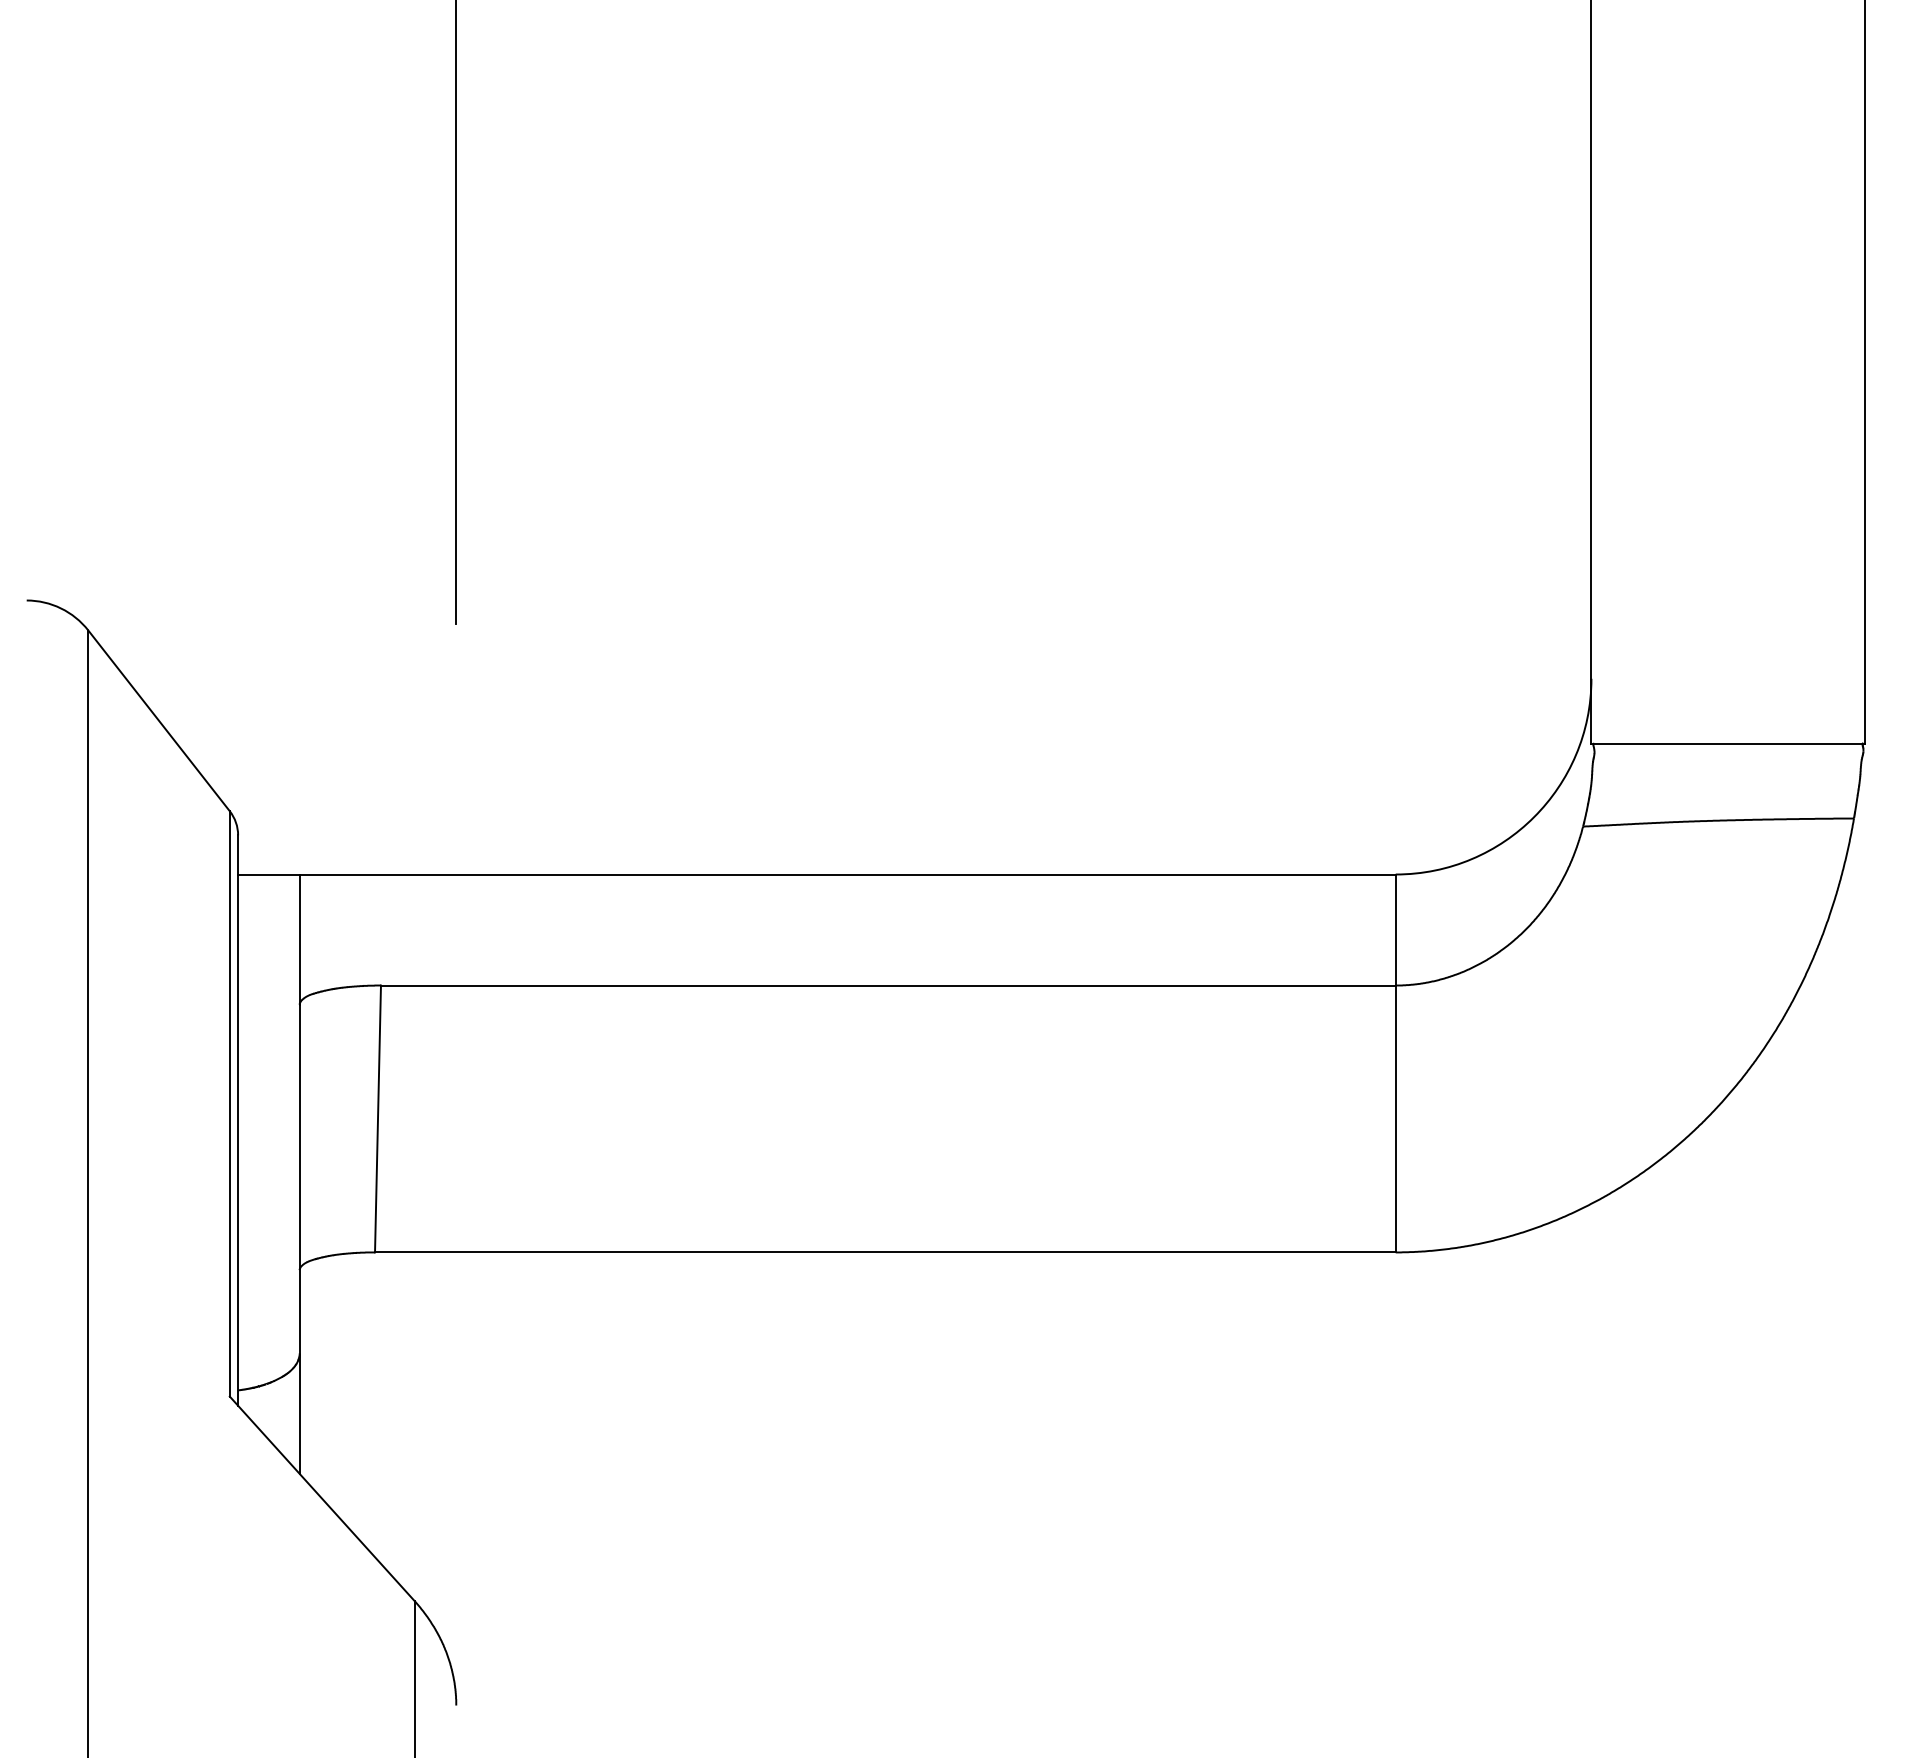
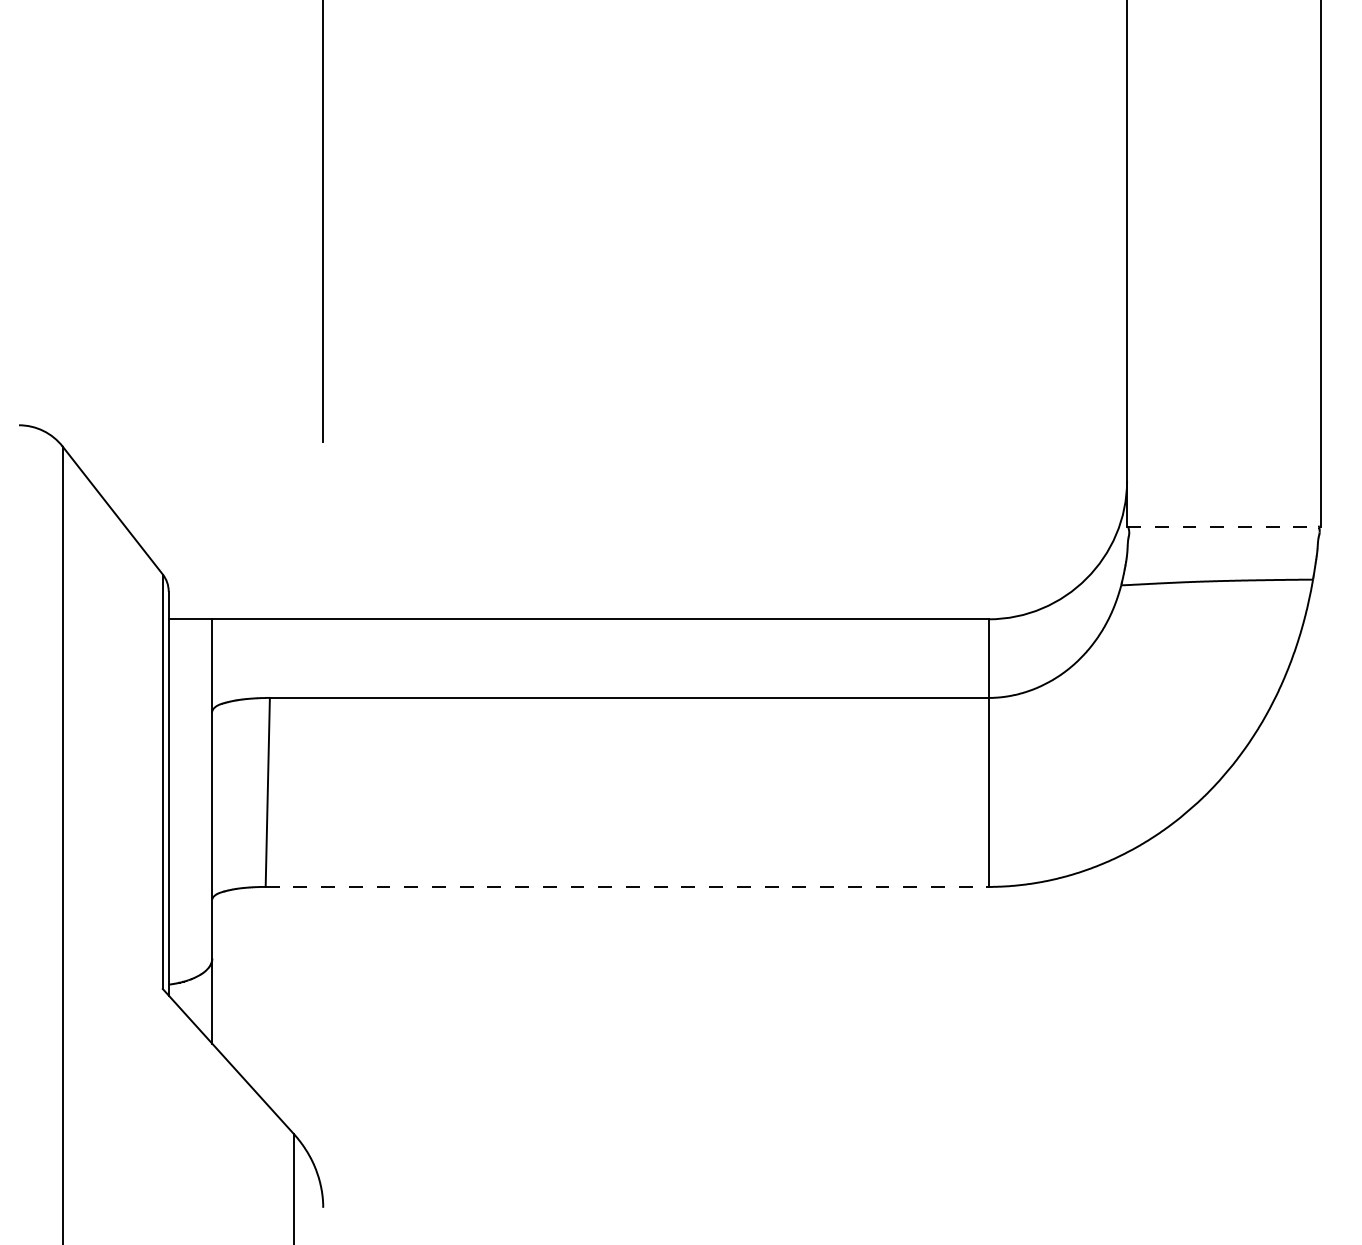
line: (1728, 743) -> (1224, 526), solid -> dashed
line: (885, 1251) -> (627, 886), solid -> dashed

